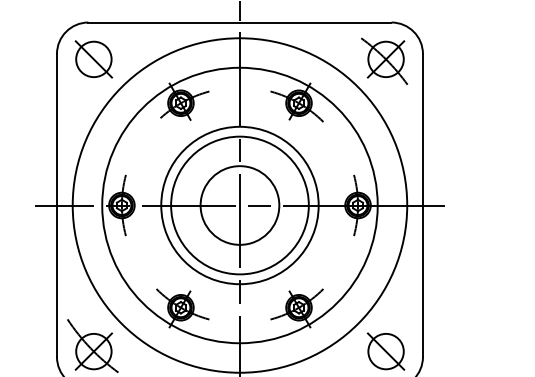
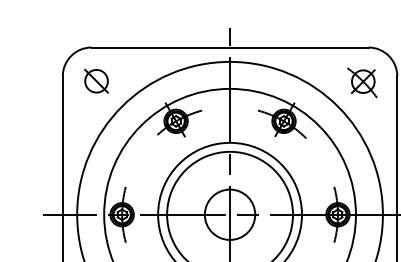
part: (93, 59) -> (96, 81), size x0.7
part: (384, 60) -> (362, 82), size x0.7
circle: (239, 205) -> (229, 214), size x0.7

